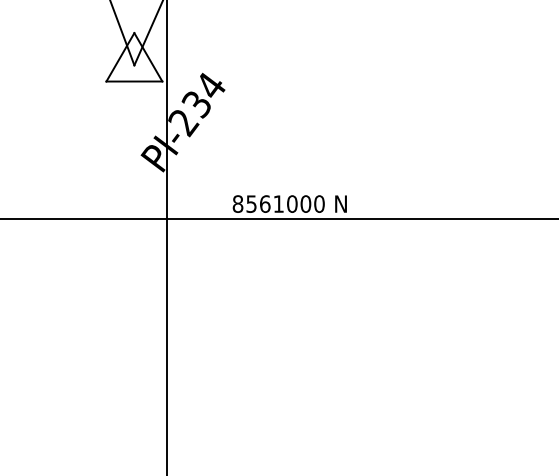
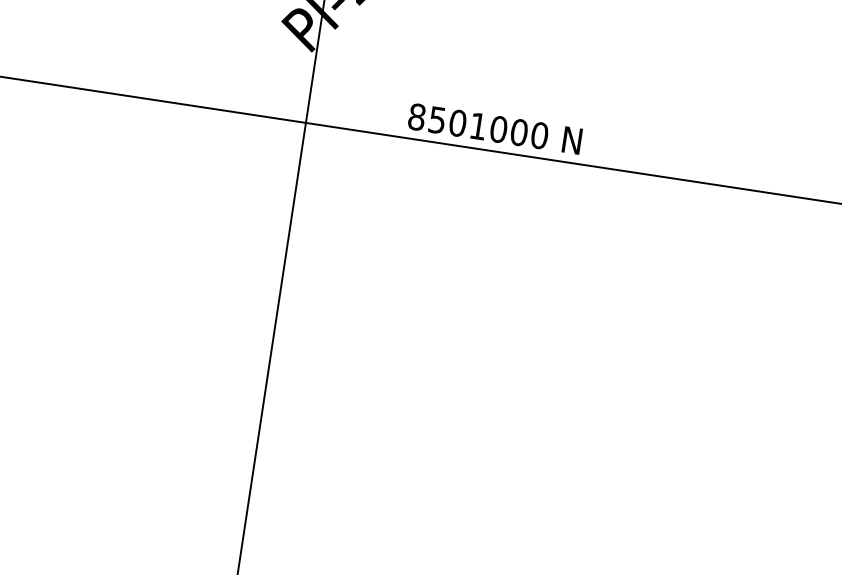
text: (265, 203) -> (458, 122), 8561000 -> 8501000

